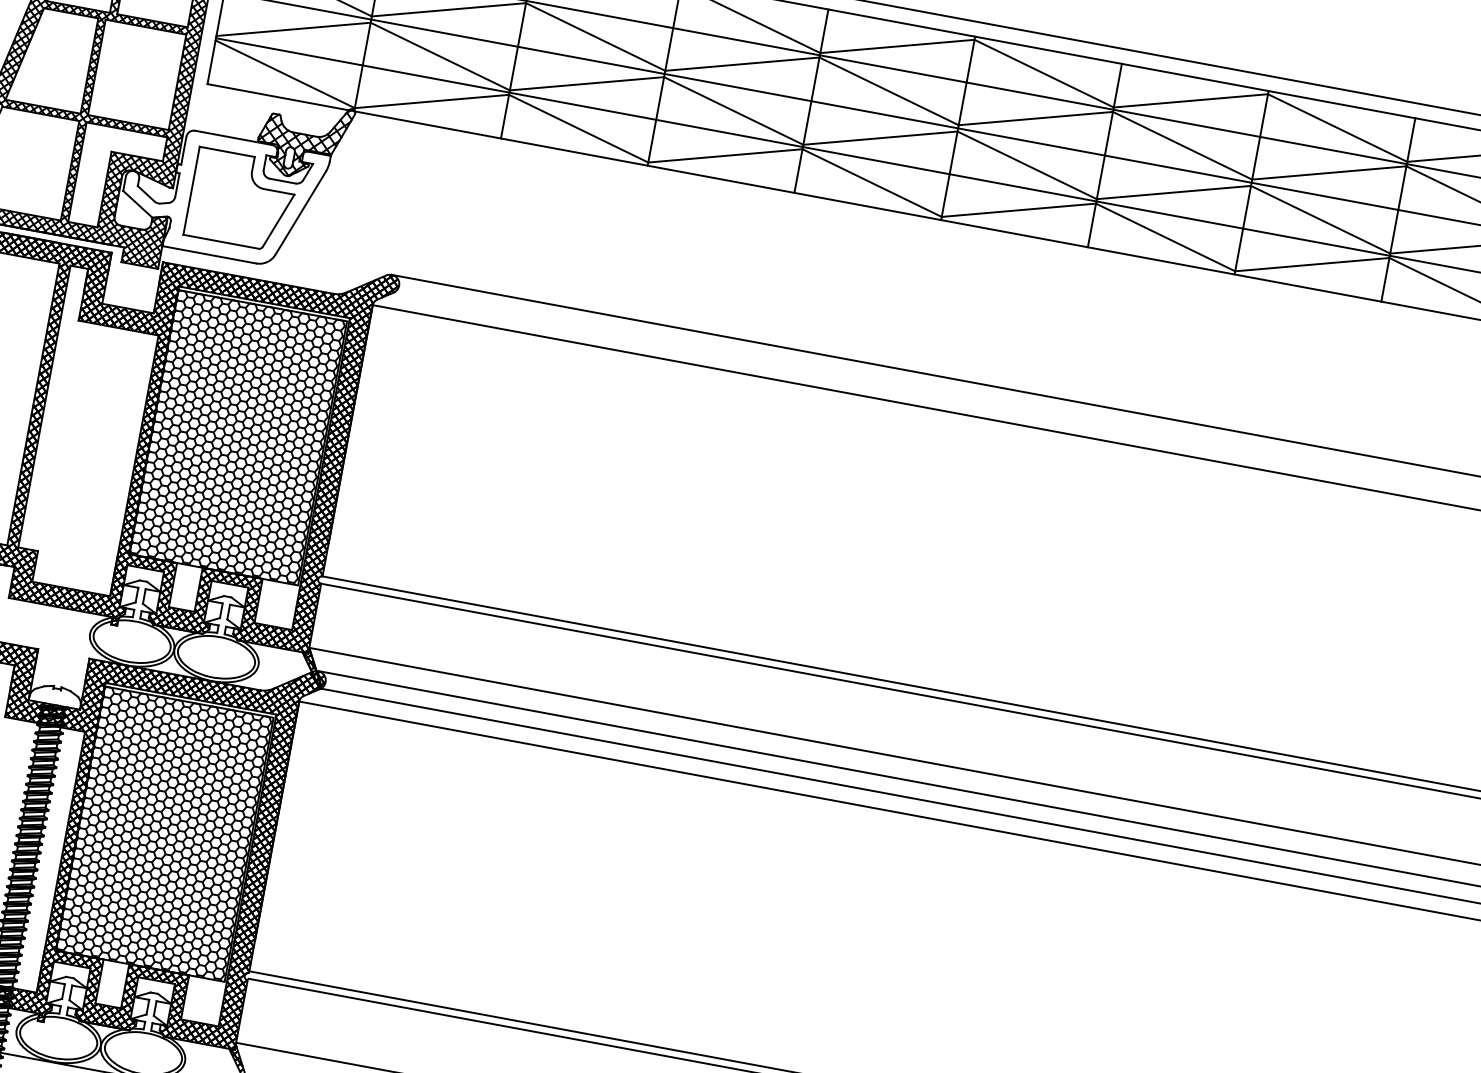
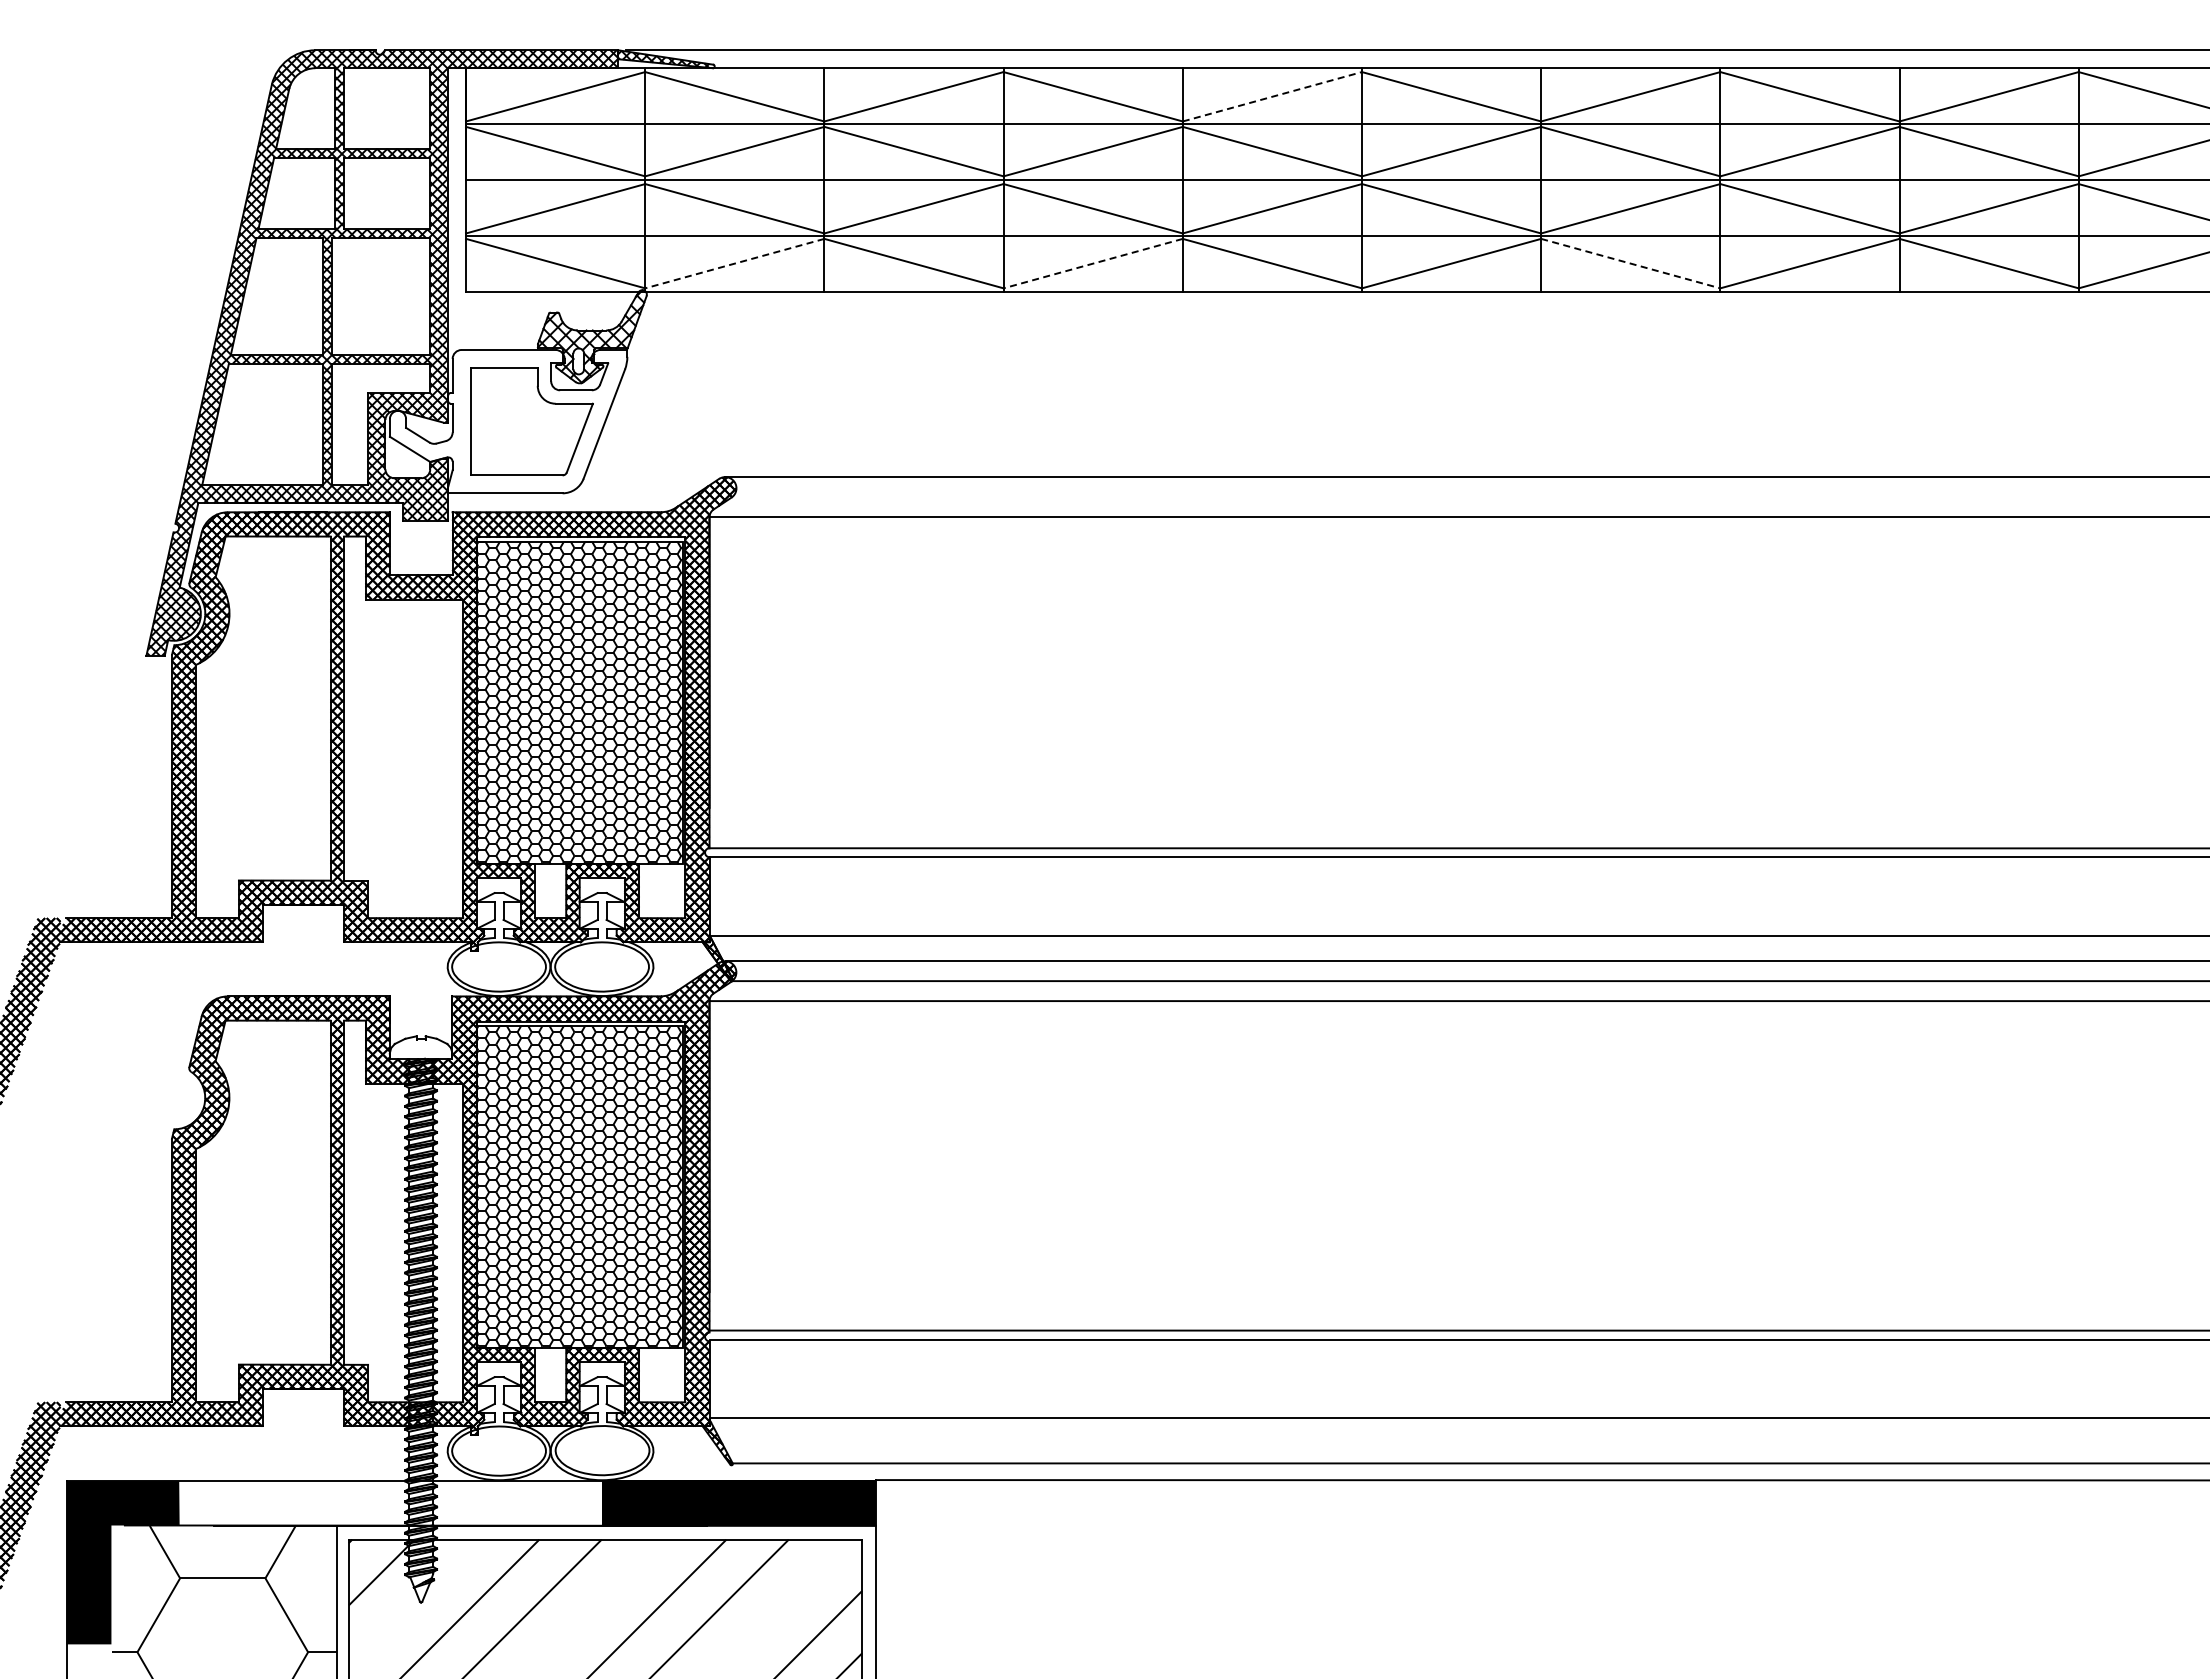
line: (897, 46) -> (1272, 96), solid -> dashed
line: (431, 101) -> (734, 263), solid -> dashed
line: (725, 155) -> (1093, 263), solid -> dashed
line: (1165, 237) -> (1630, 263), solid -> dashed

